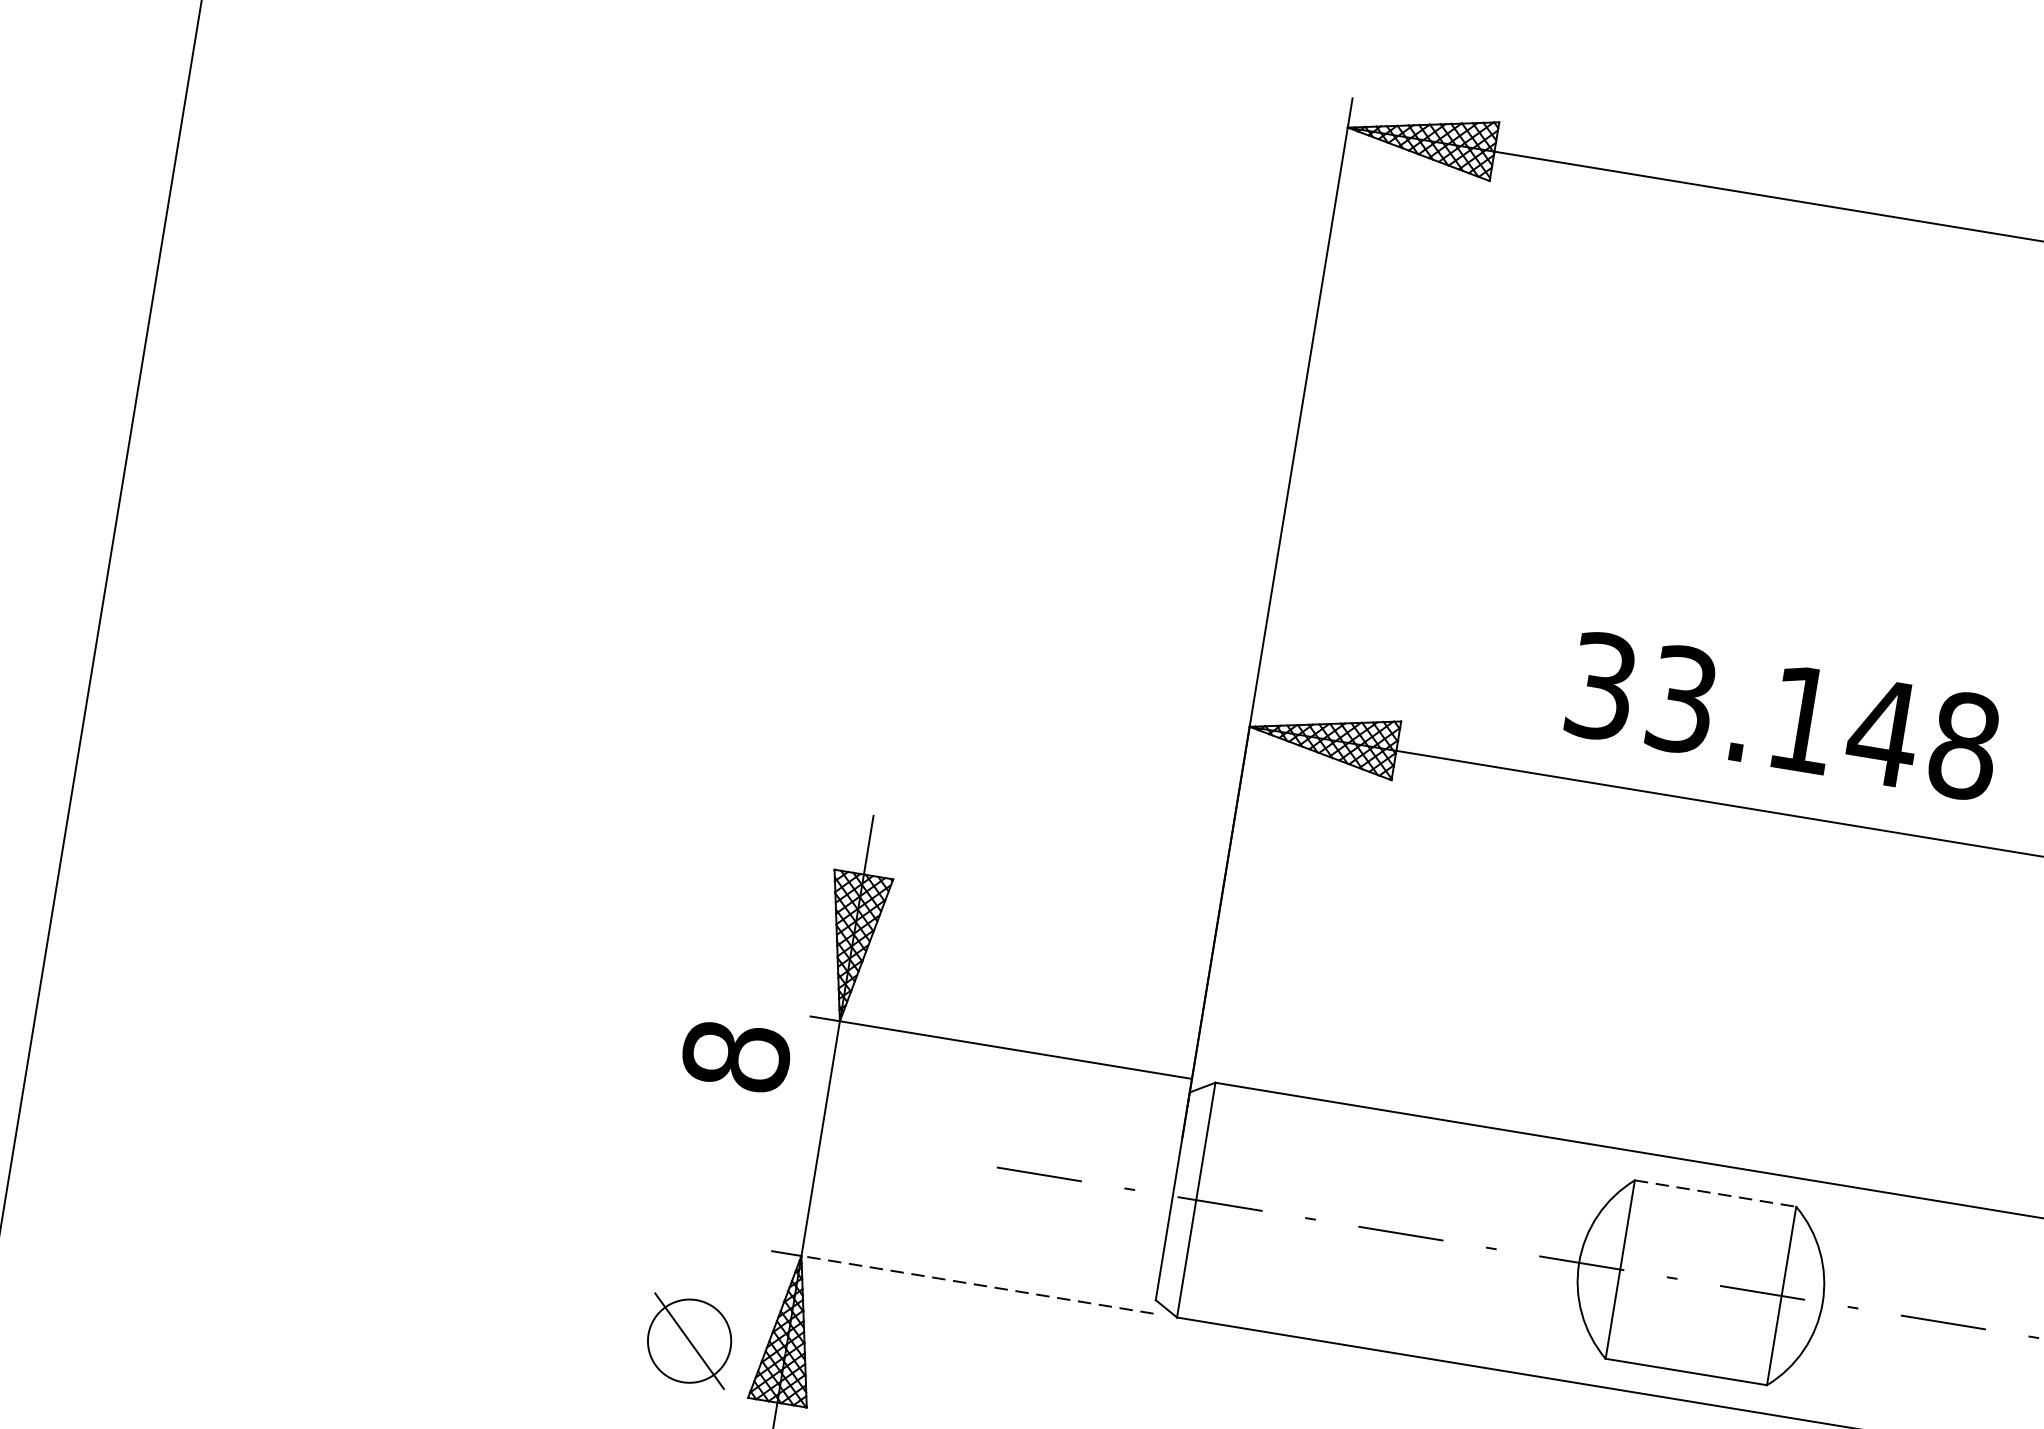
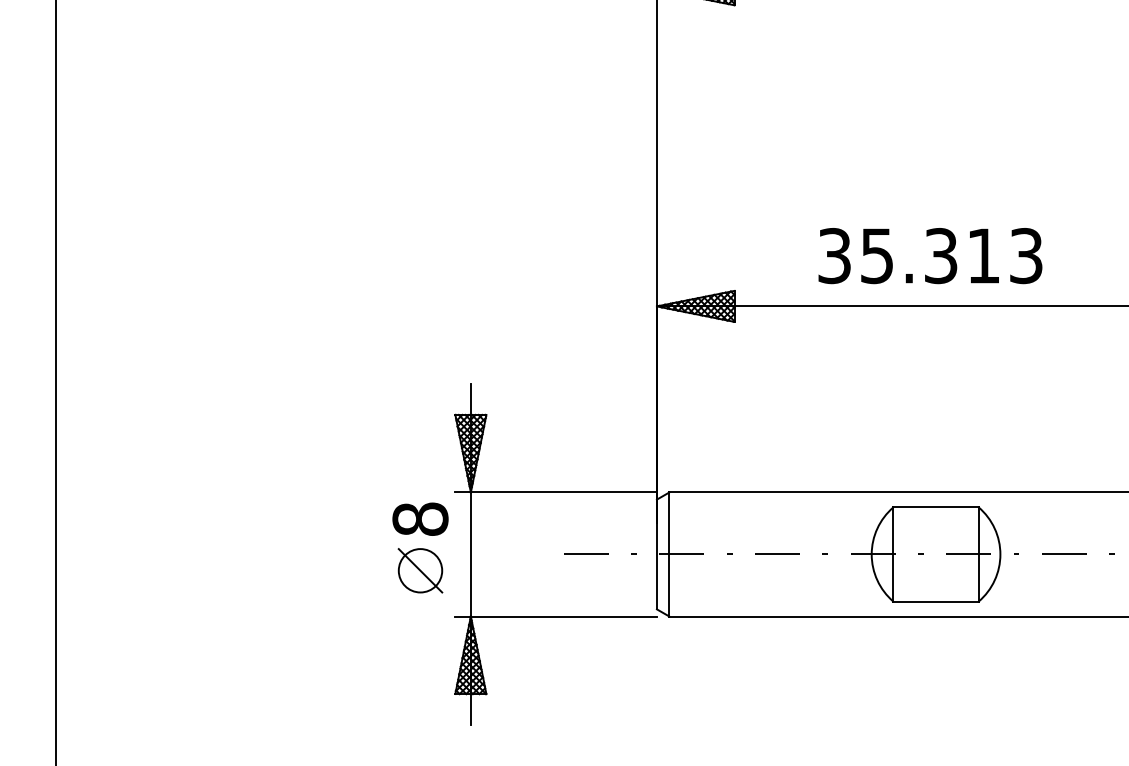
text: (1824, 723) -> (952, 256), 33.148 -> 35.313
line: (1716, 1193) -> (936, 507), dashed -> solid
line: (976, 1284) -> (563, 616), dashed -> solid
part: (689, 1340) -> (420, 570), moved

